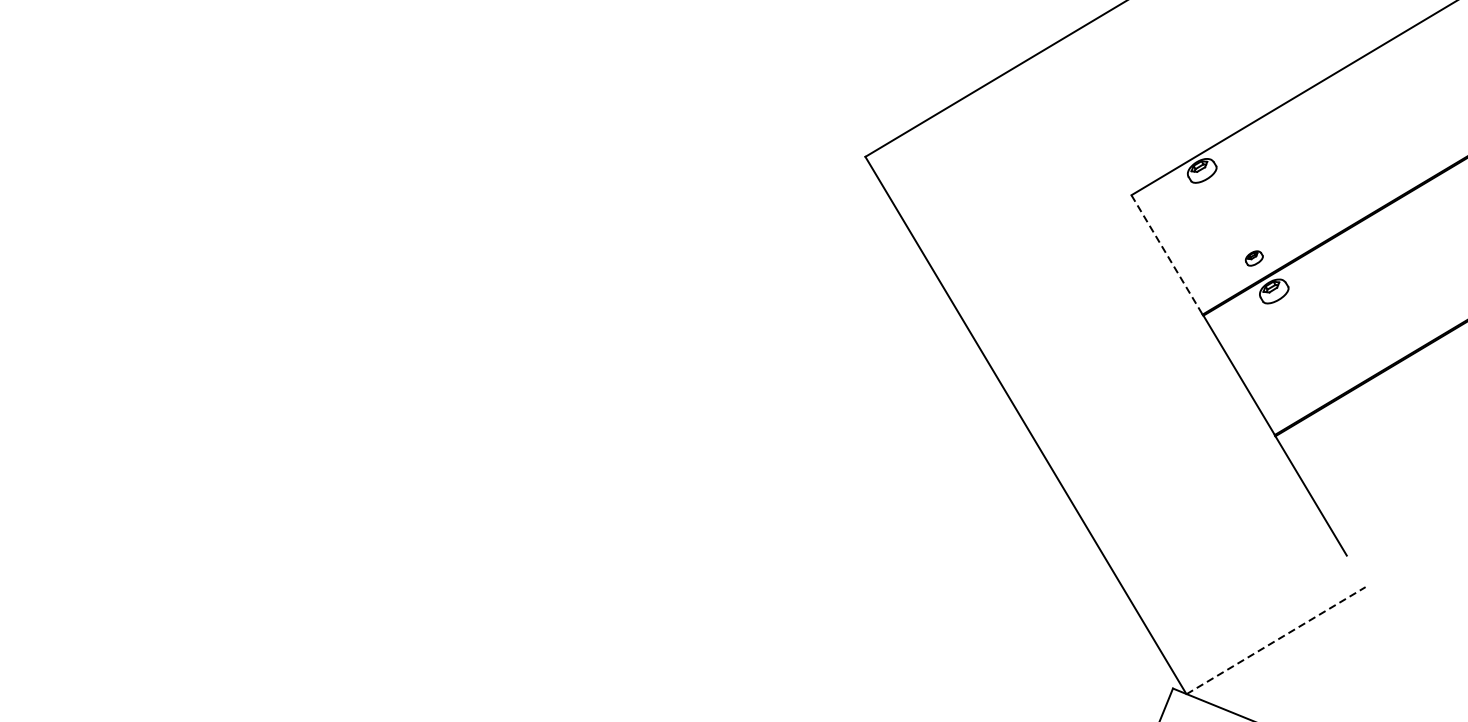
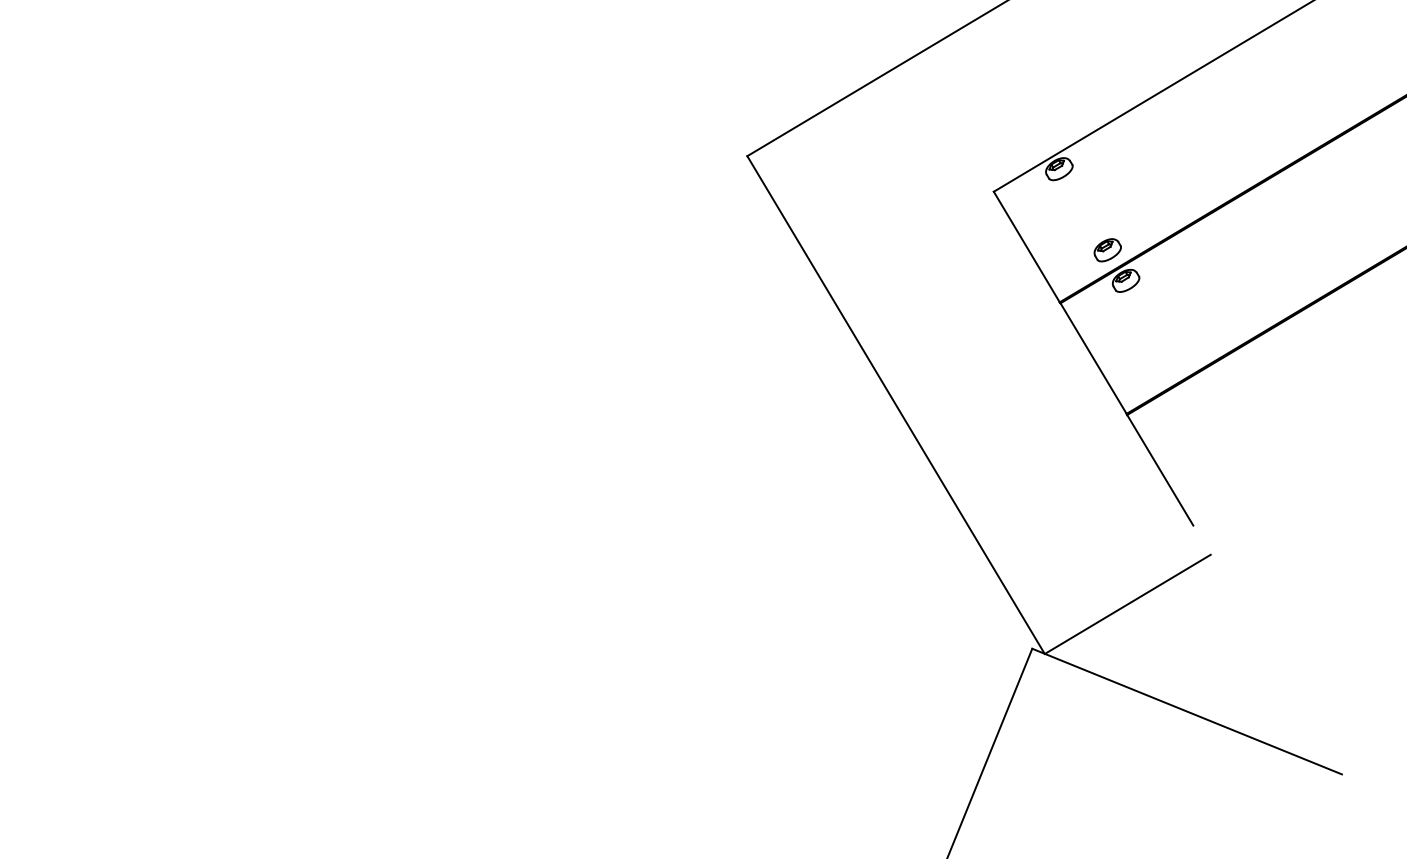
line: (1167, 255) -> (1027, 247), dashed -> solid
part: (1254, 258) -> (1107, 250), size x1.67
line: (1275, 640) -> (1127, 604), dashed -> solid

